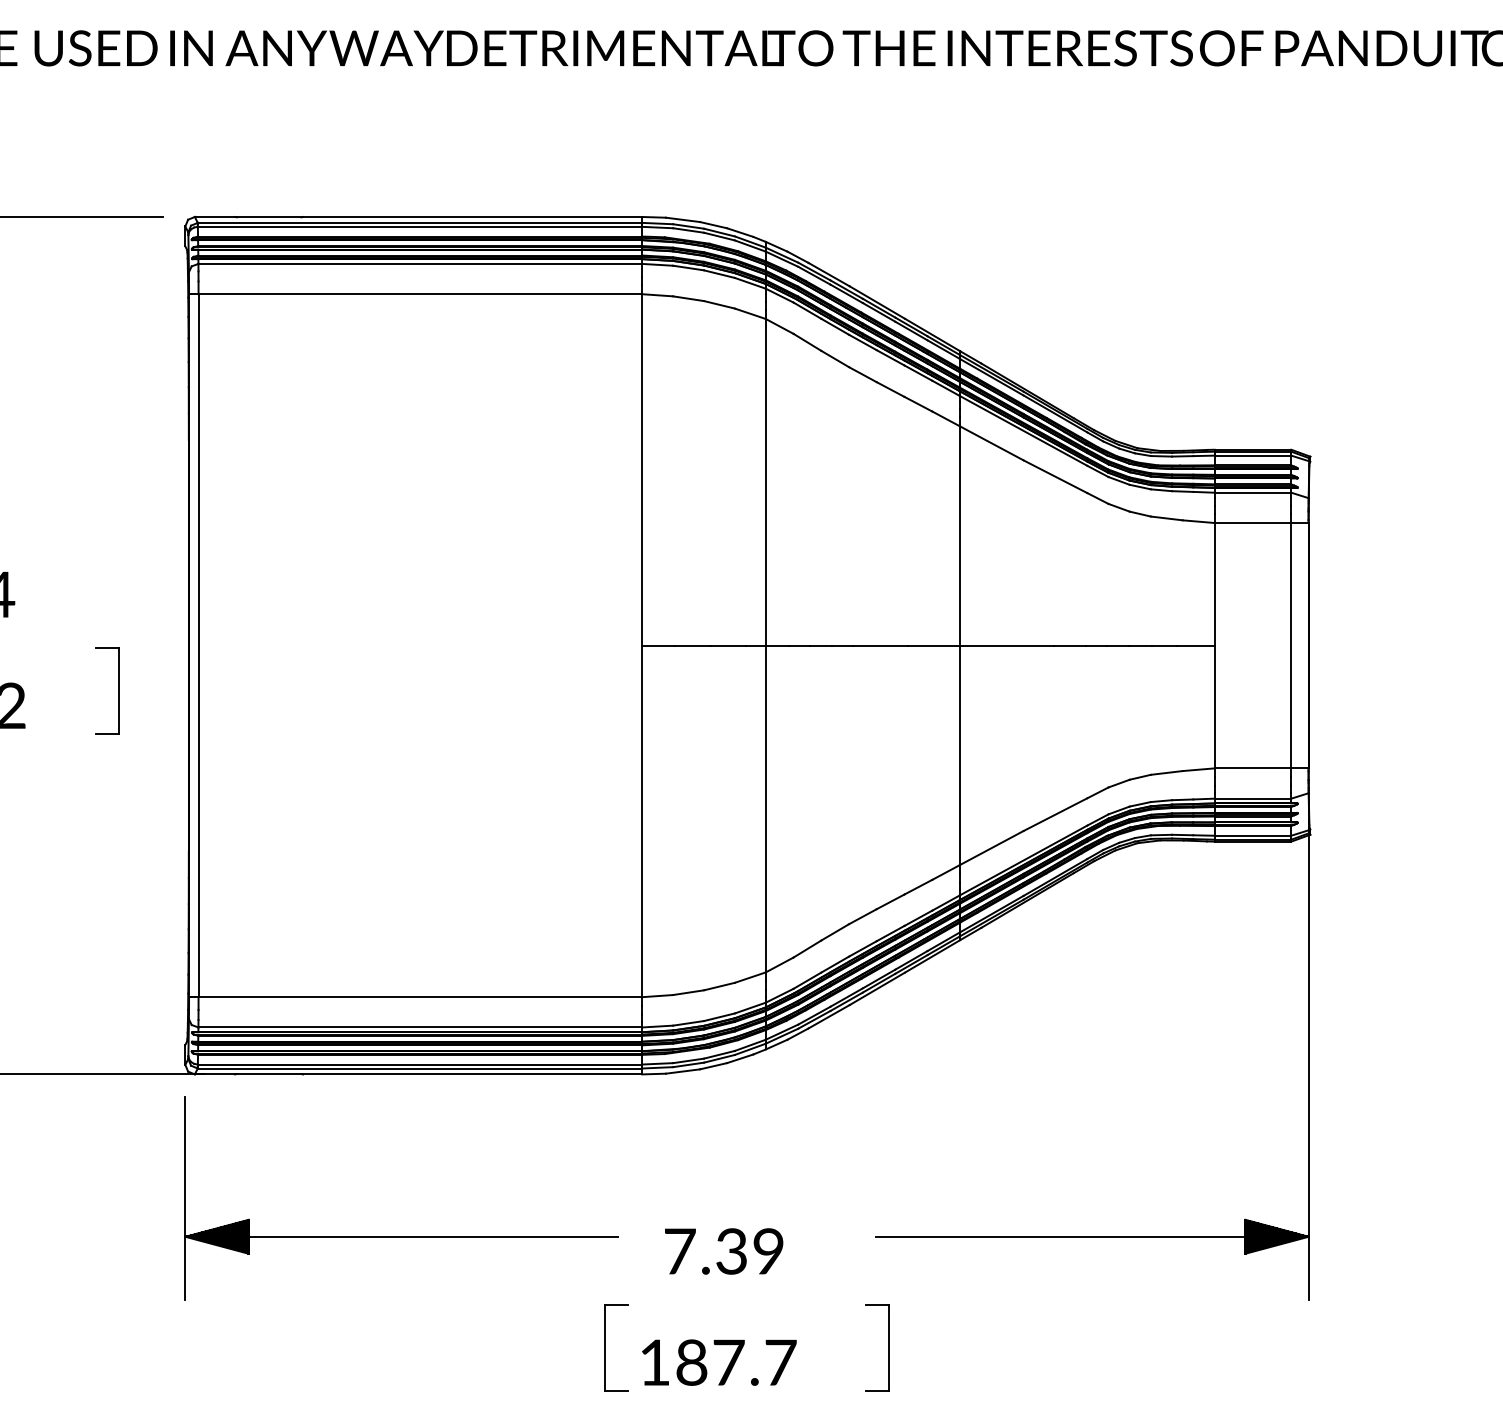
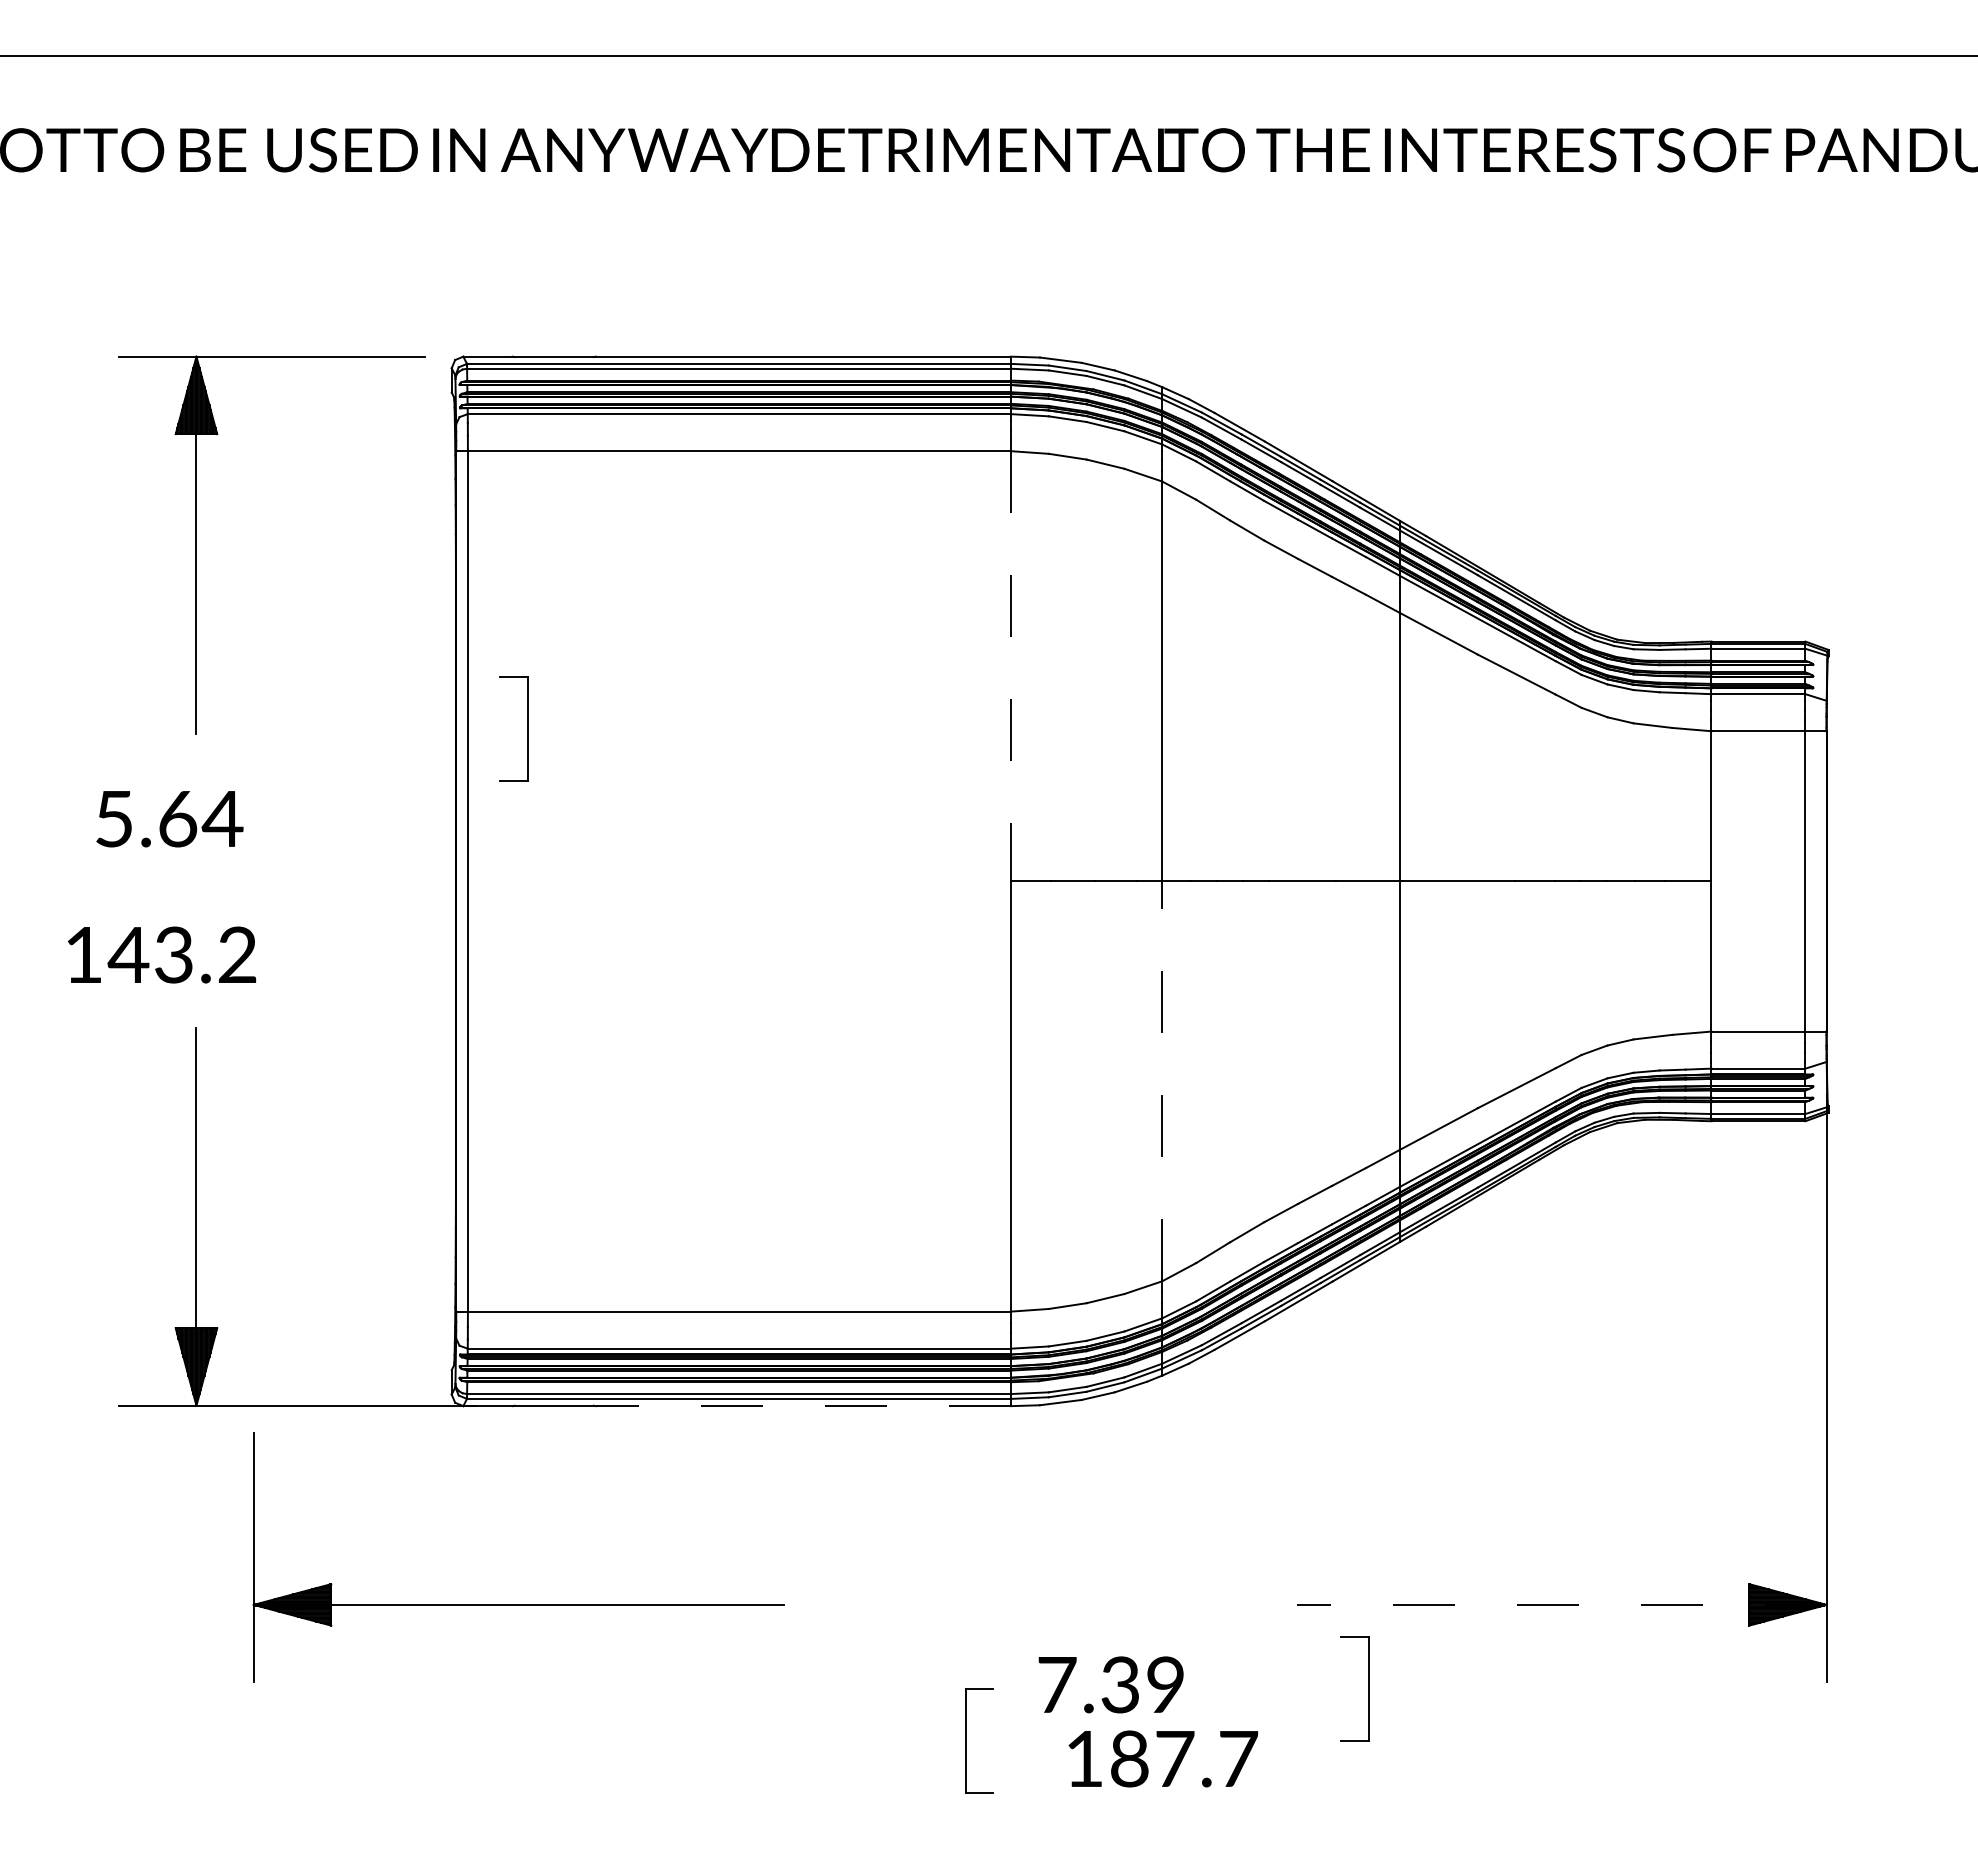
line: (642, 470) -> (1011, 666), solid -> dashed
part: (118, 690) -> (527, 728), moved
line: (766, 809) -> (1162, 1081), solid -> dashed
line: (472, 1074) -> (803, 1406), solid -> dashed
part: (401, 1236) -> (518, 1604), moved
line: (1092, 1236) -> (1561, 1604), solid -> dashed
text: (723, 1251) -> (1110, 1684), moved
part: (888, 1347) -> (1368, 1688), moved
text: (719, 1362) -> (1163, 1758), moved

